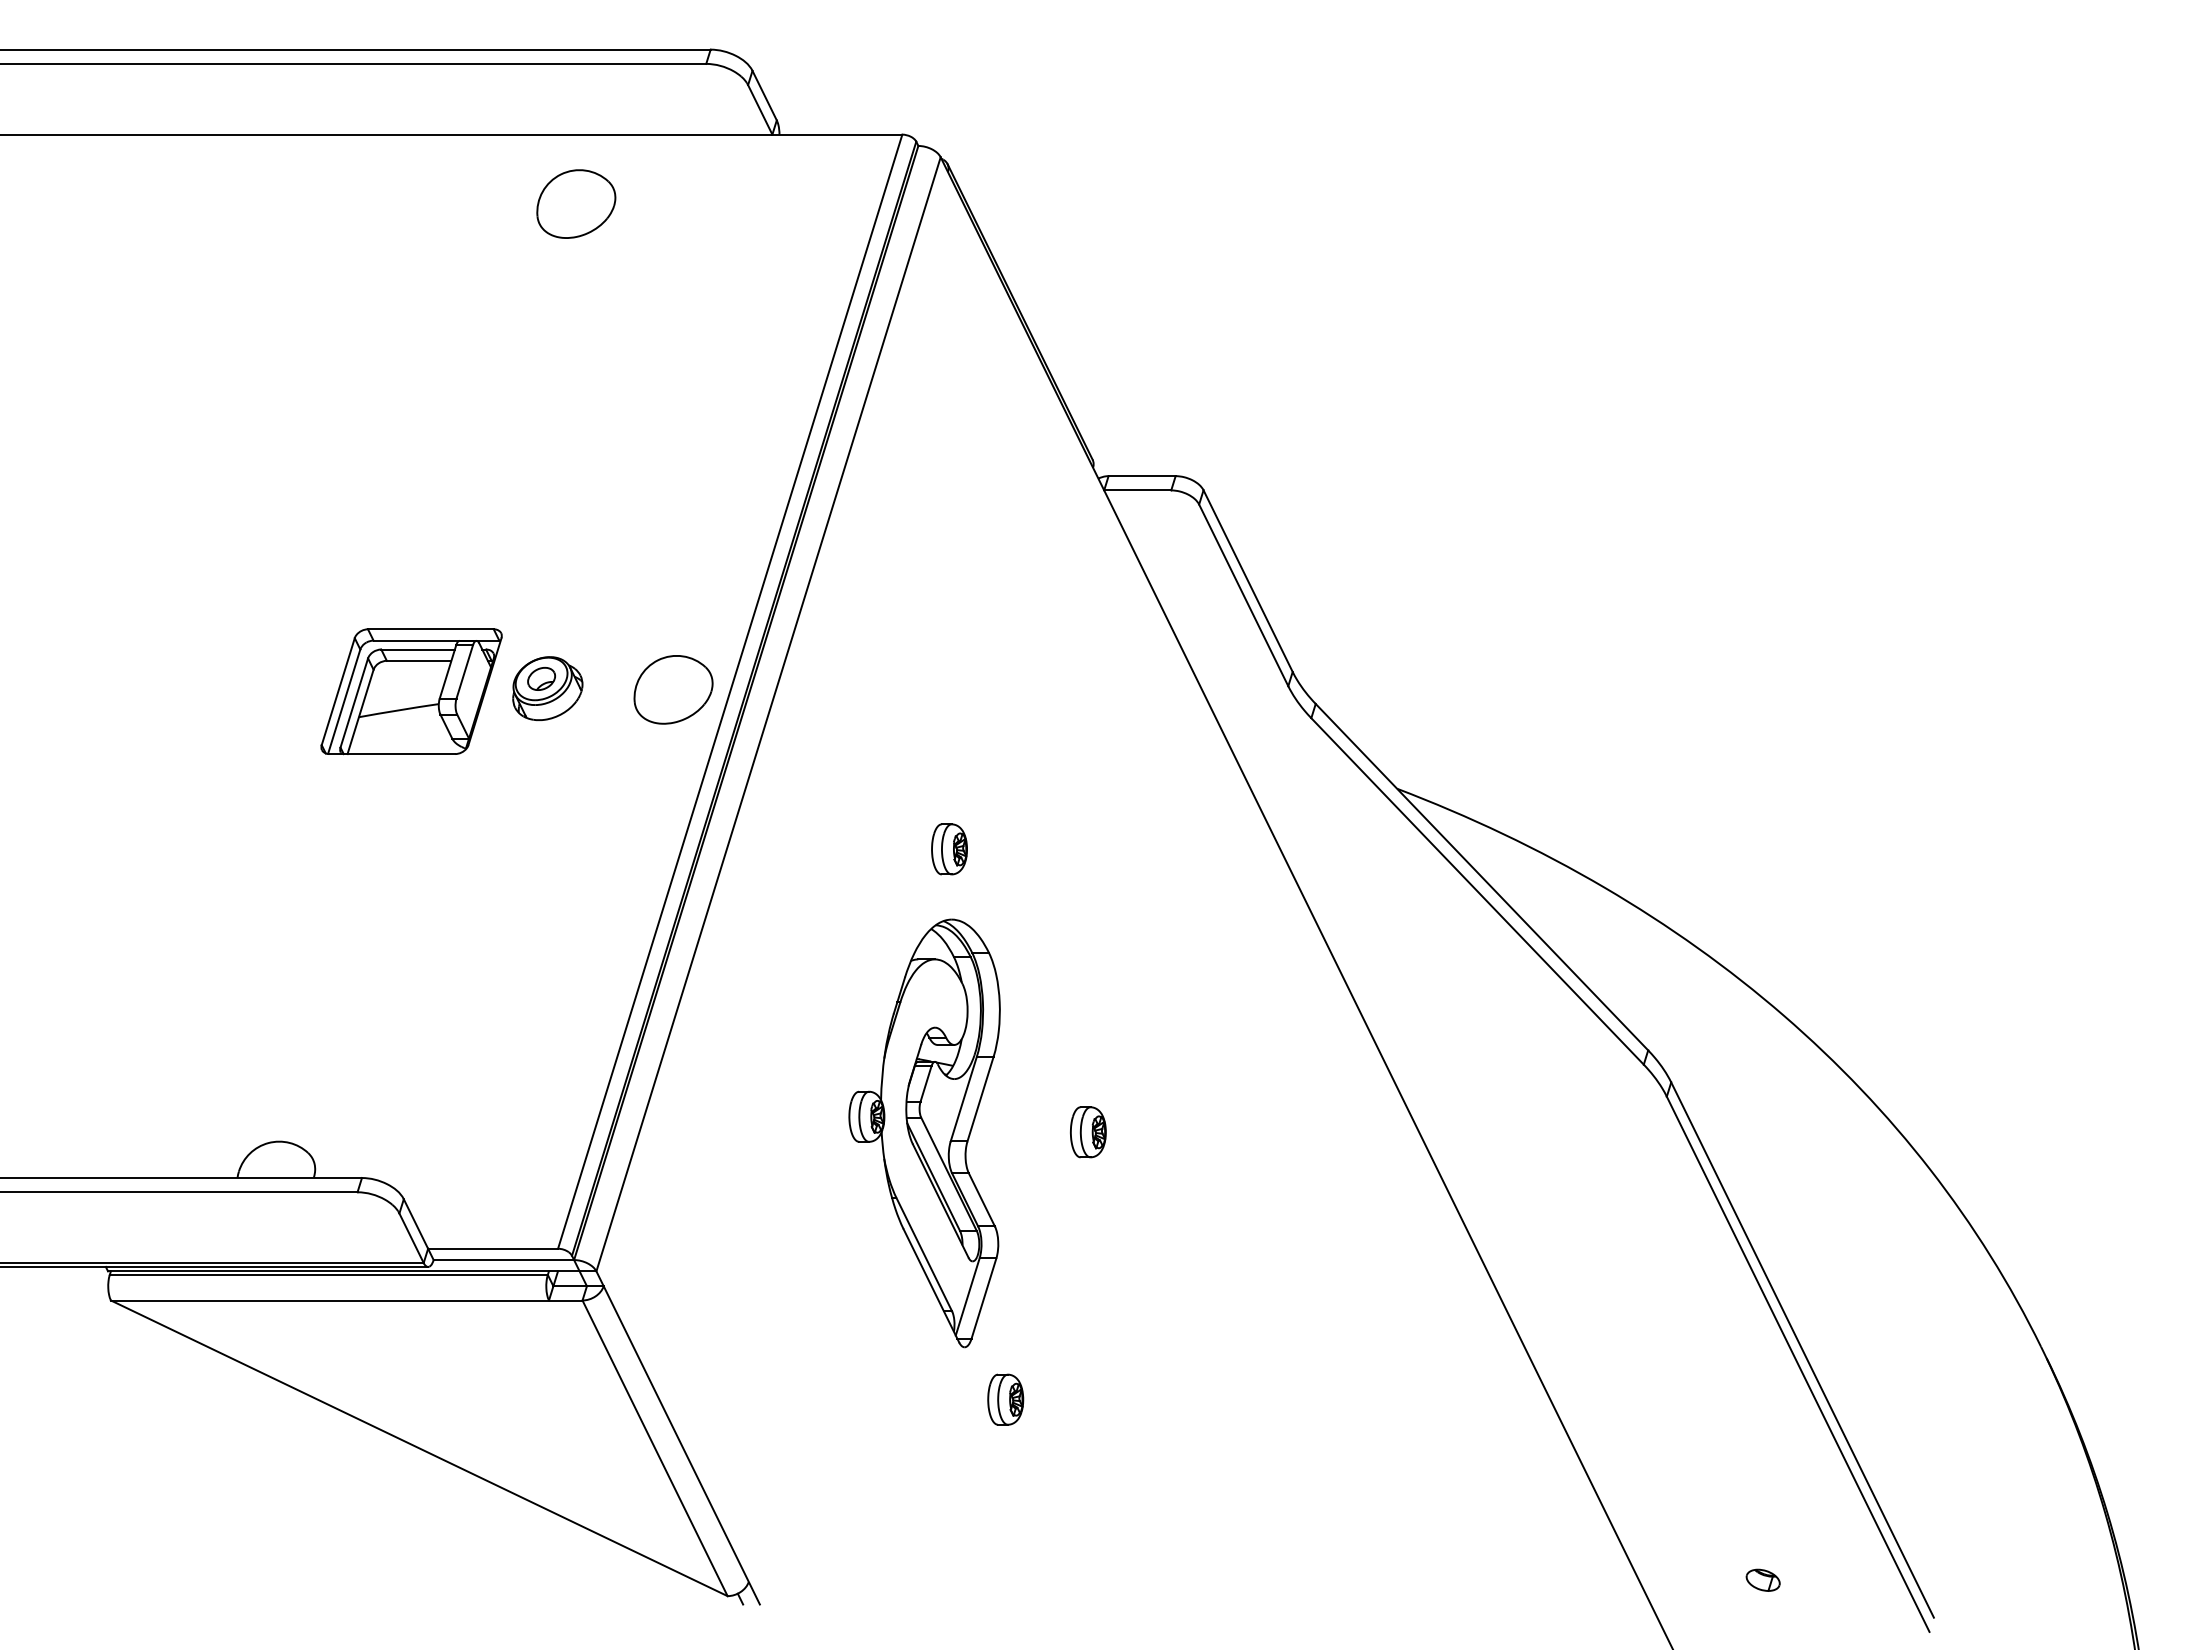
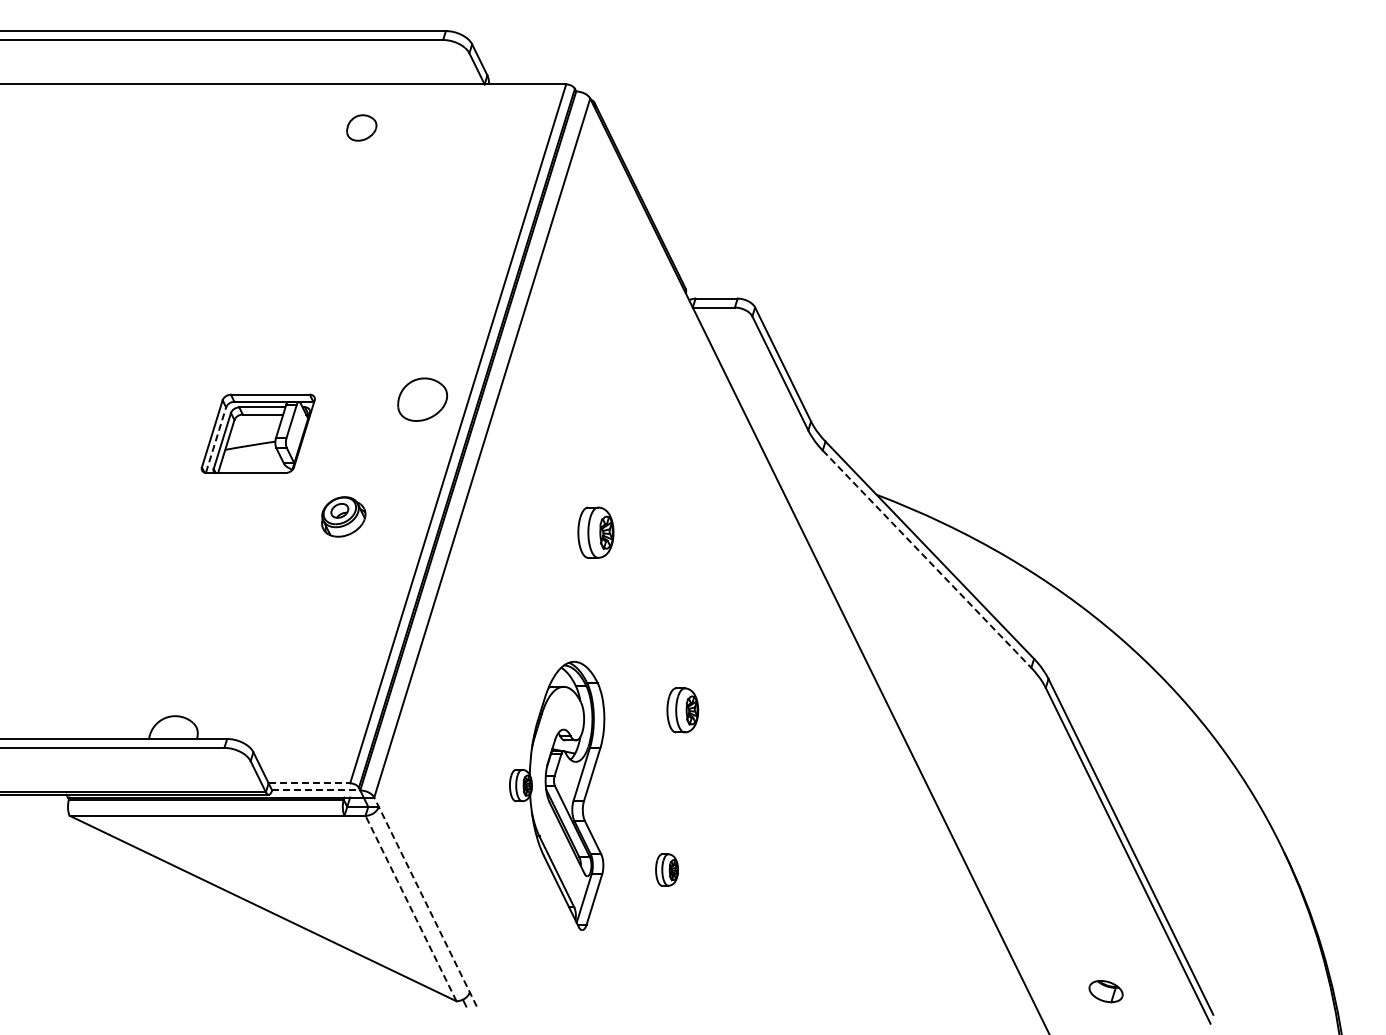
part: (576, 203) -> (361, 127), size x0.6
part: (547, 687) -> (343, 516), moved
part: (673, 689) -> (422, 399), moved
line: (344, 700) -> (216, 439), solid -> dashed
part: (949, 848) -> (595, 532), size x1.6
line: (1478, 891) -> (927, 559), solid -> dashed
part: (1087, 1131) -> (682, 709), size x1.4
part: (925, 1132) -> (557, 795), moved
line: (493, 1249) -> (309, 783), solid -> dashed
line: (504, 1260) -> (316, 790), solid -> dashed
part: (1004, 1398) -> (666, 869), moved
line: (678, 1437) -> (425, 901), solid -> dashed
line: (654, 1448) -> (410, 908), solid -> dashed
part: (1763, 1578) -> (1106, 990), size x1.6

